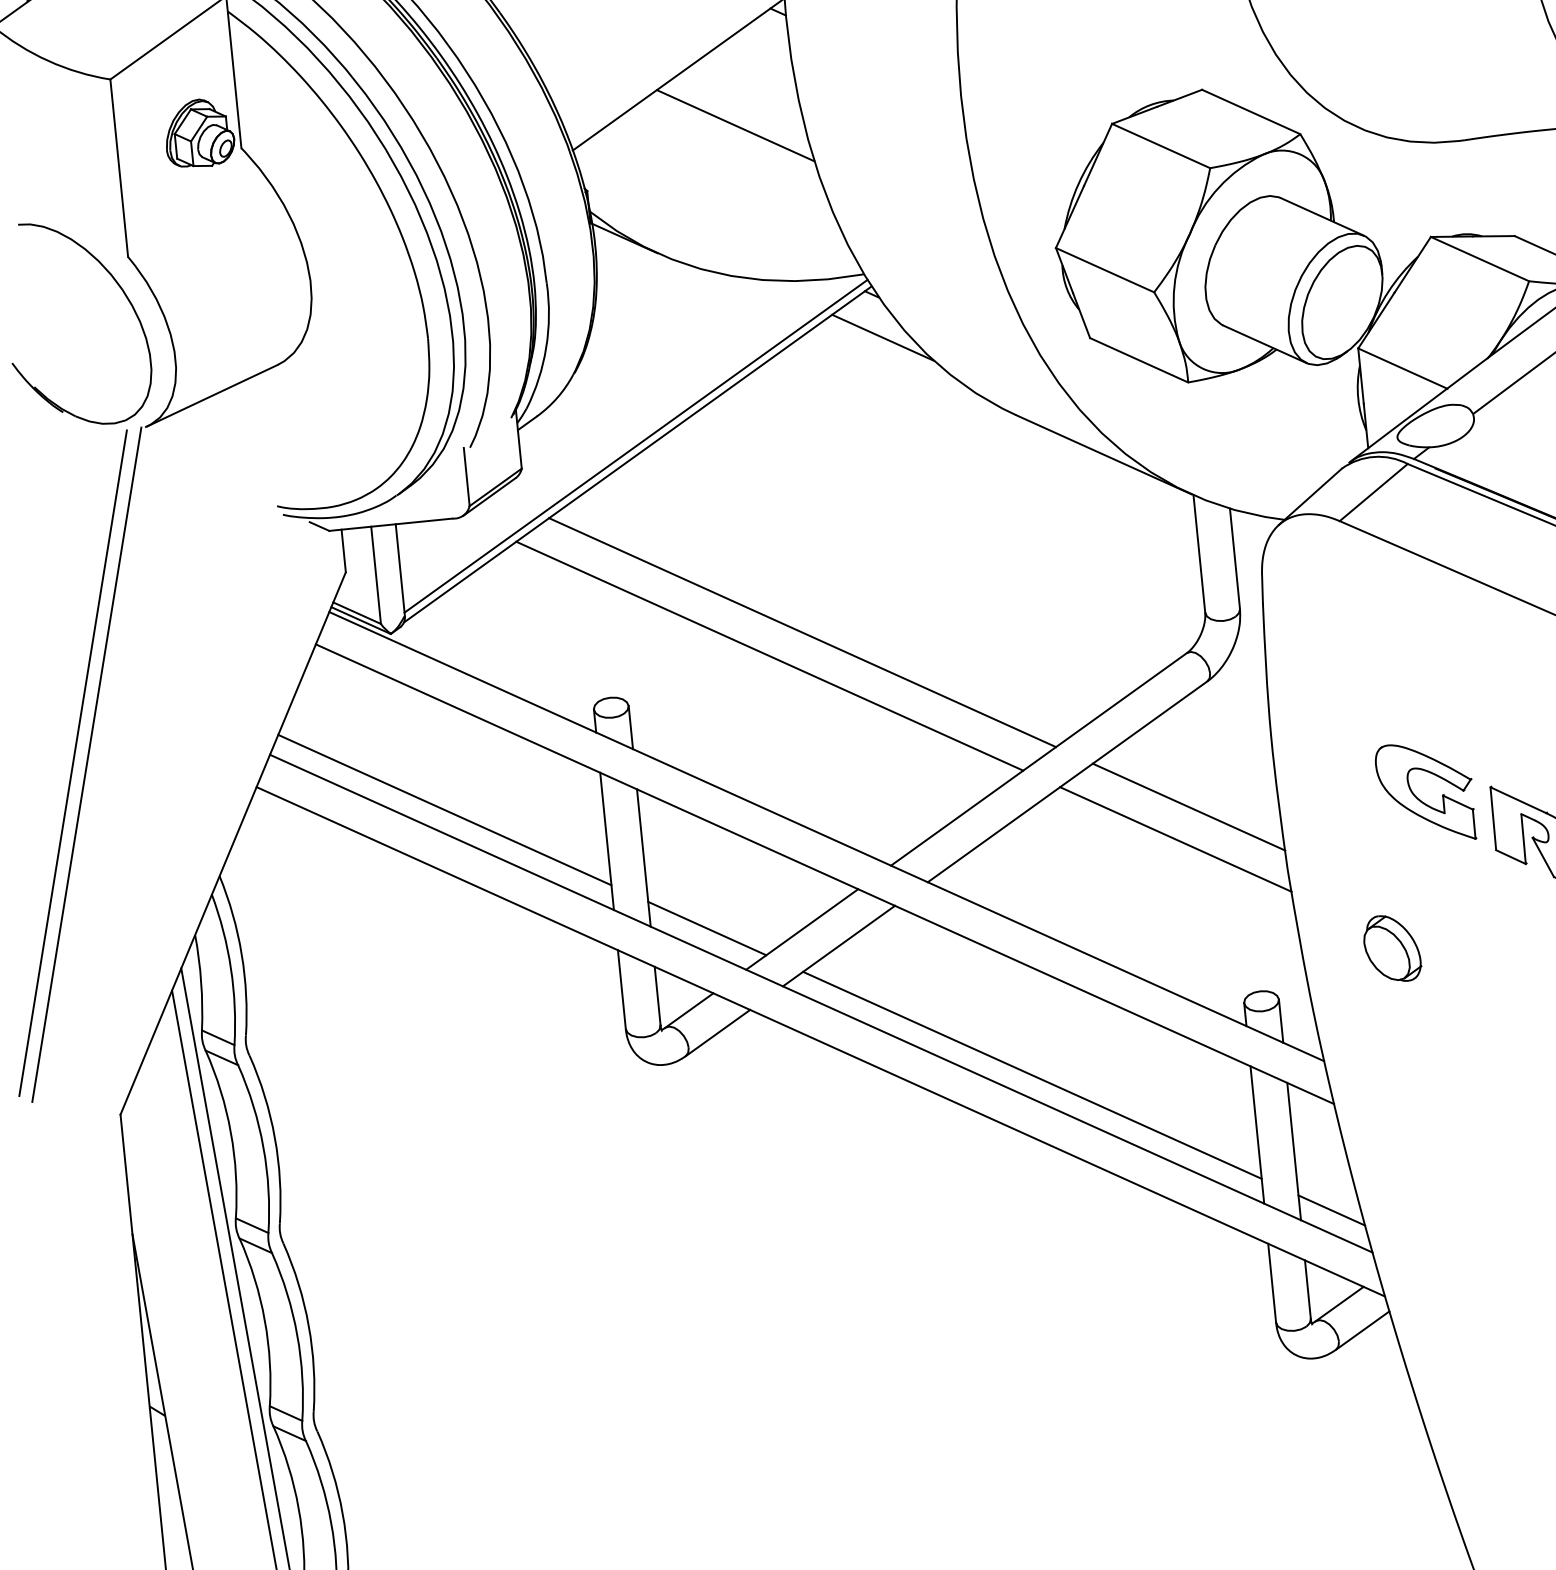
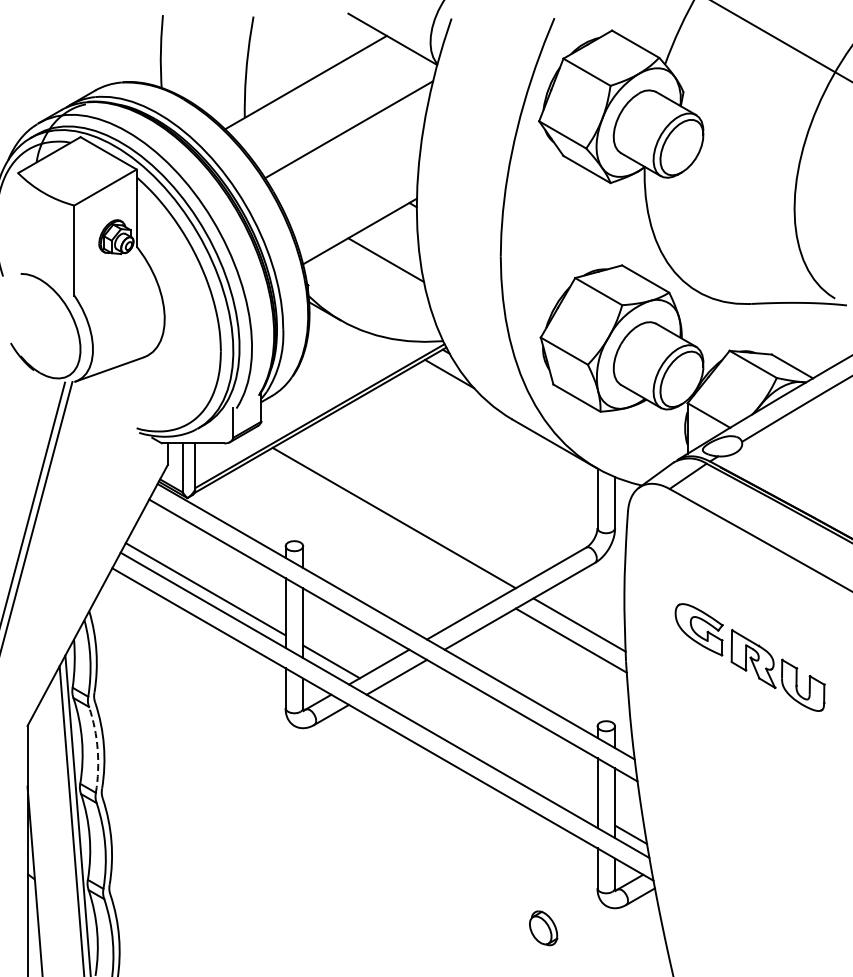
line: (769, 656) -> (376, 528), removed
part: (1392, 948) -> (543, 928), moved
line: (1032, 1074) -> (487, 751), removed
arc: (263, 1147) -> (97, 749), solid -> dashed

